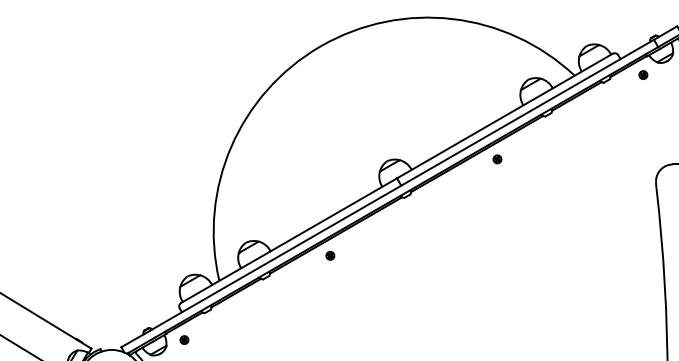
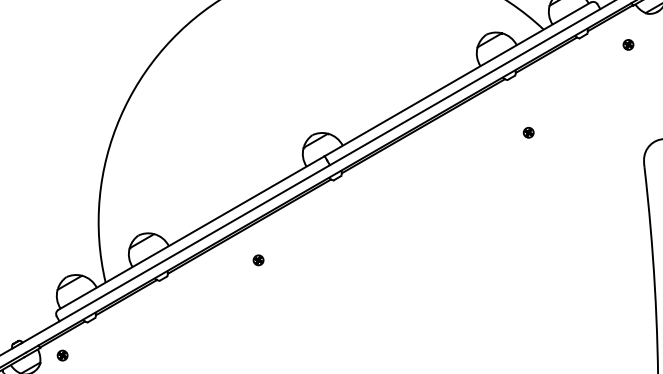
part: (643, 74) -> (628, 44), moved
part: (497, 159) -> (528, 132), moved
part: (330, 255) -> (258, 259), moved

